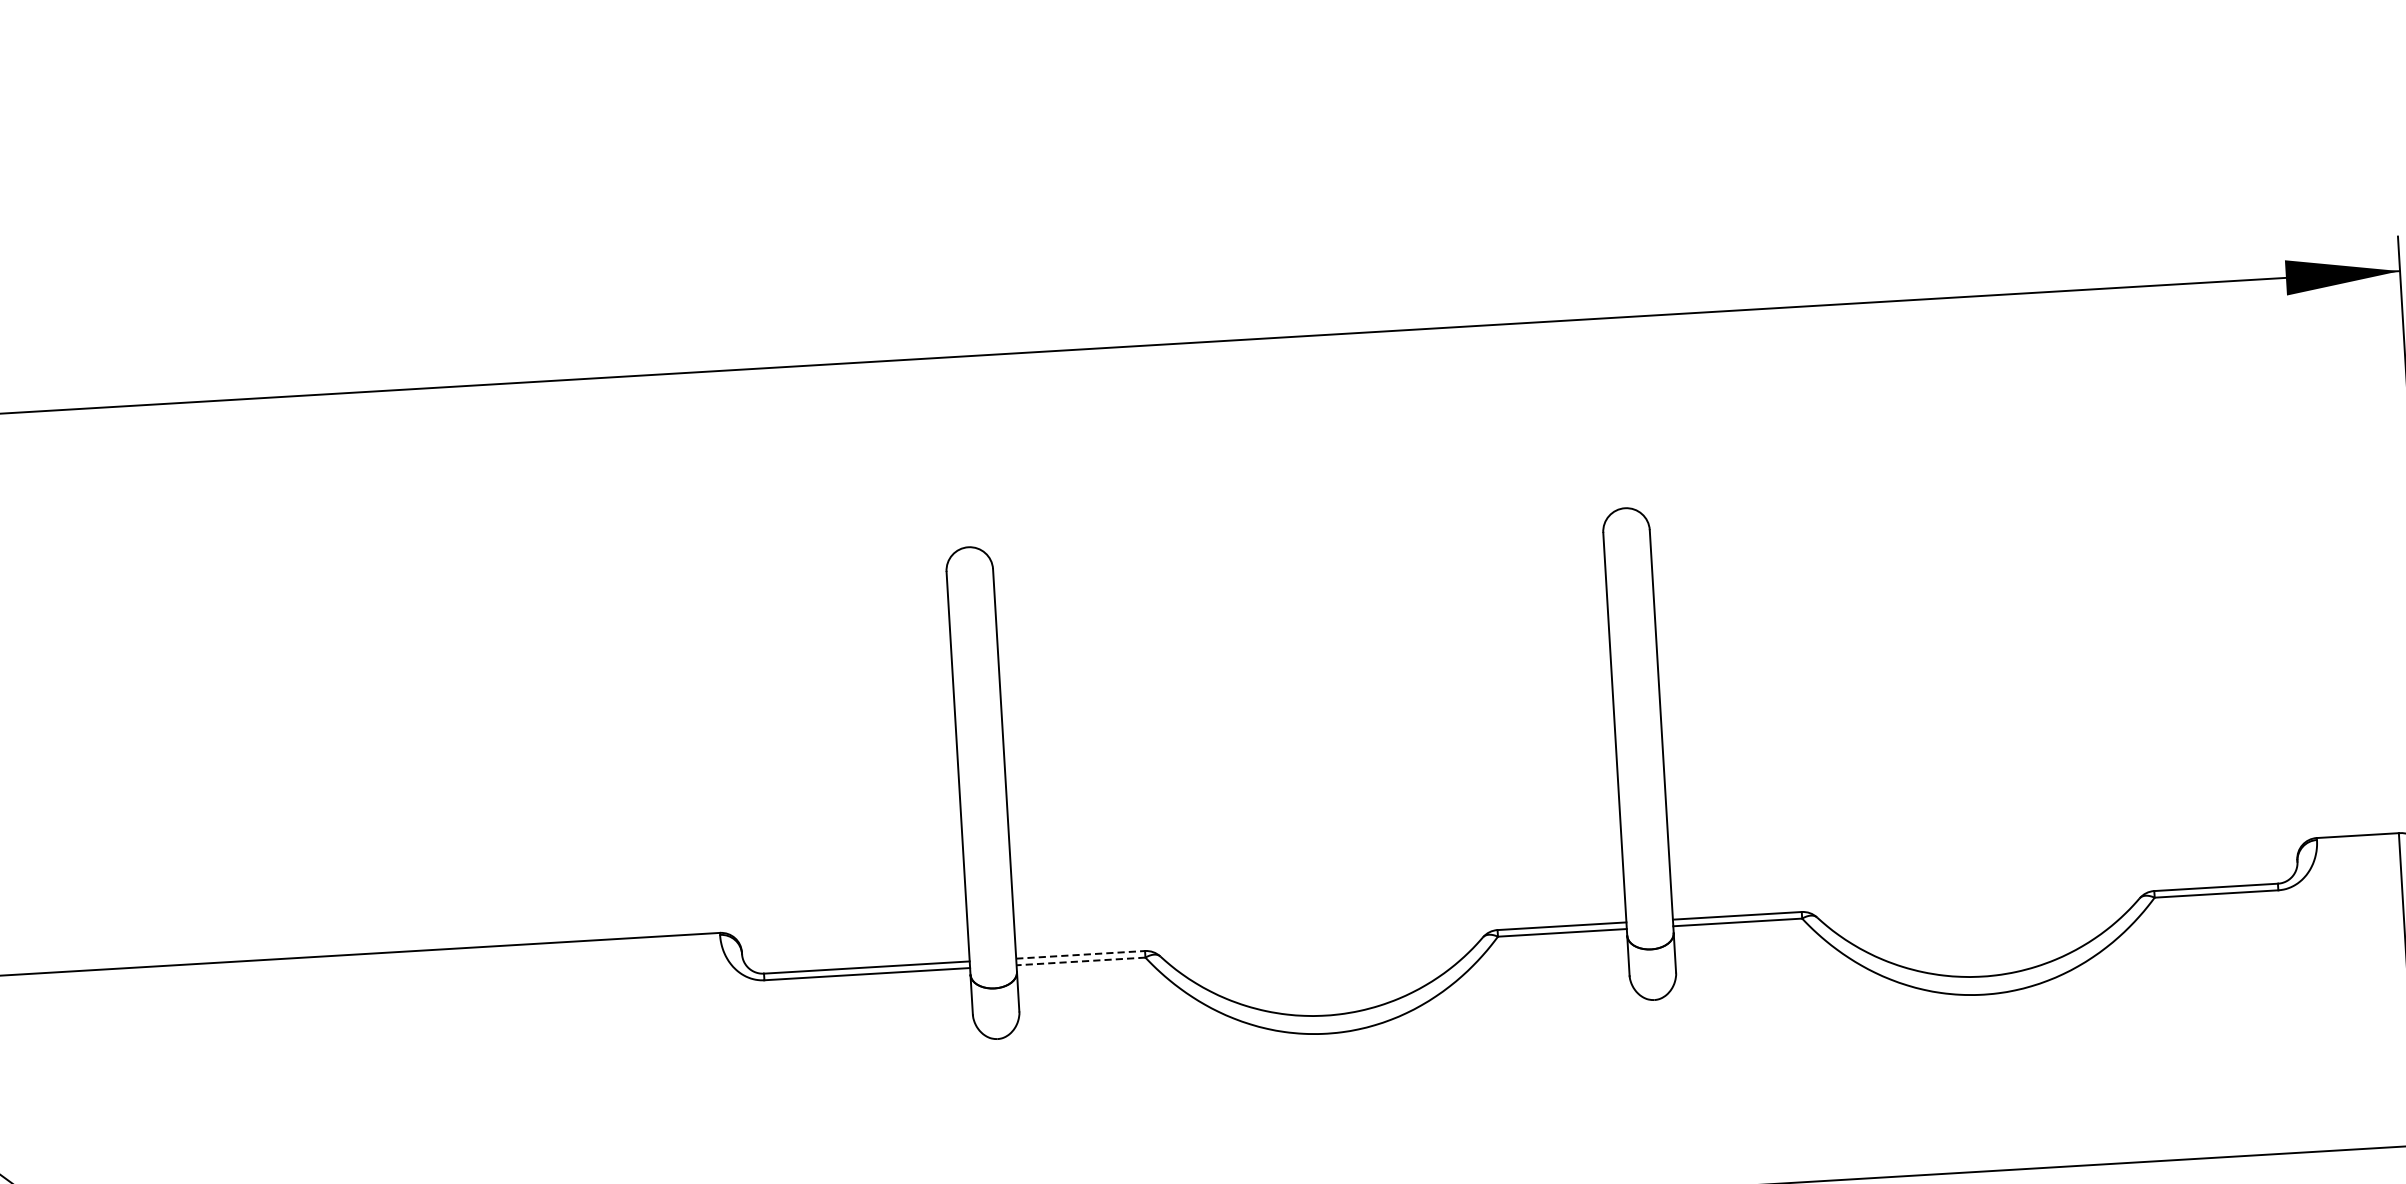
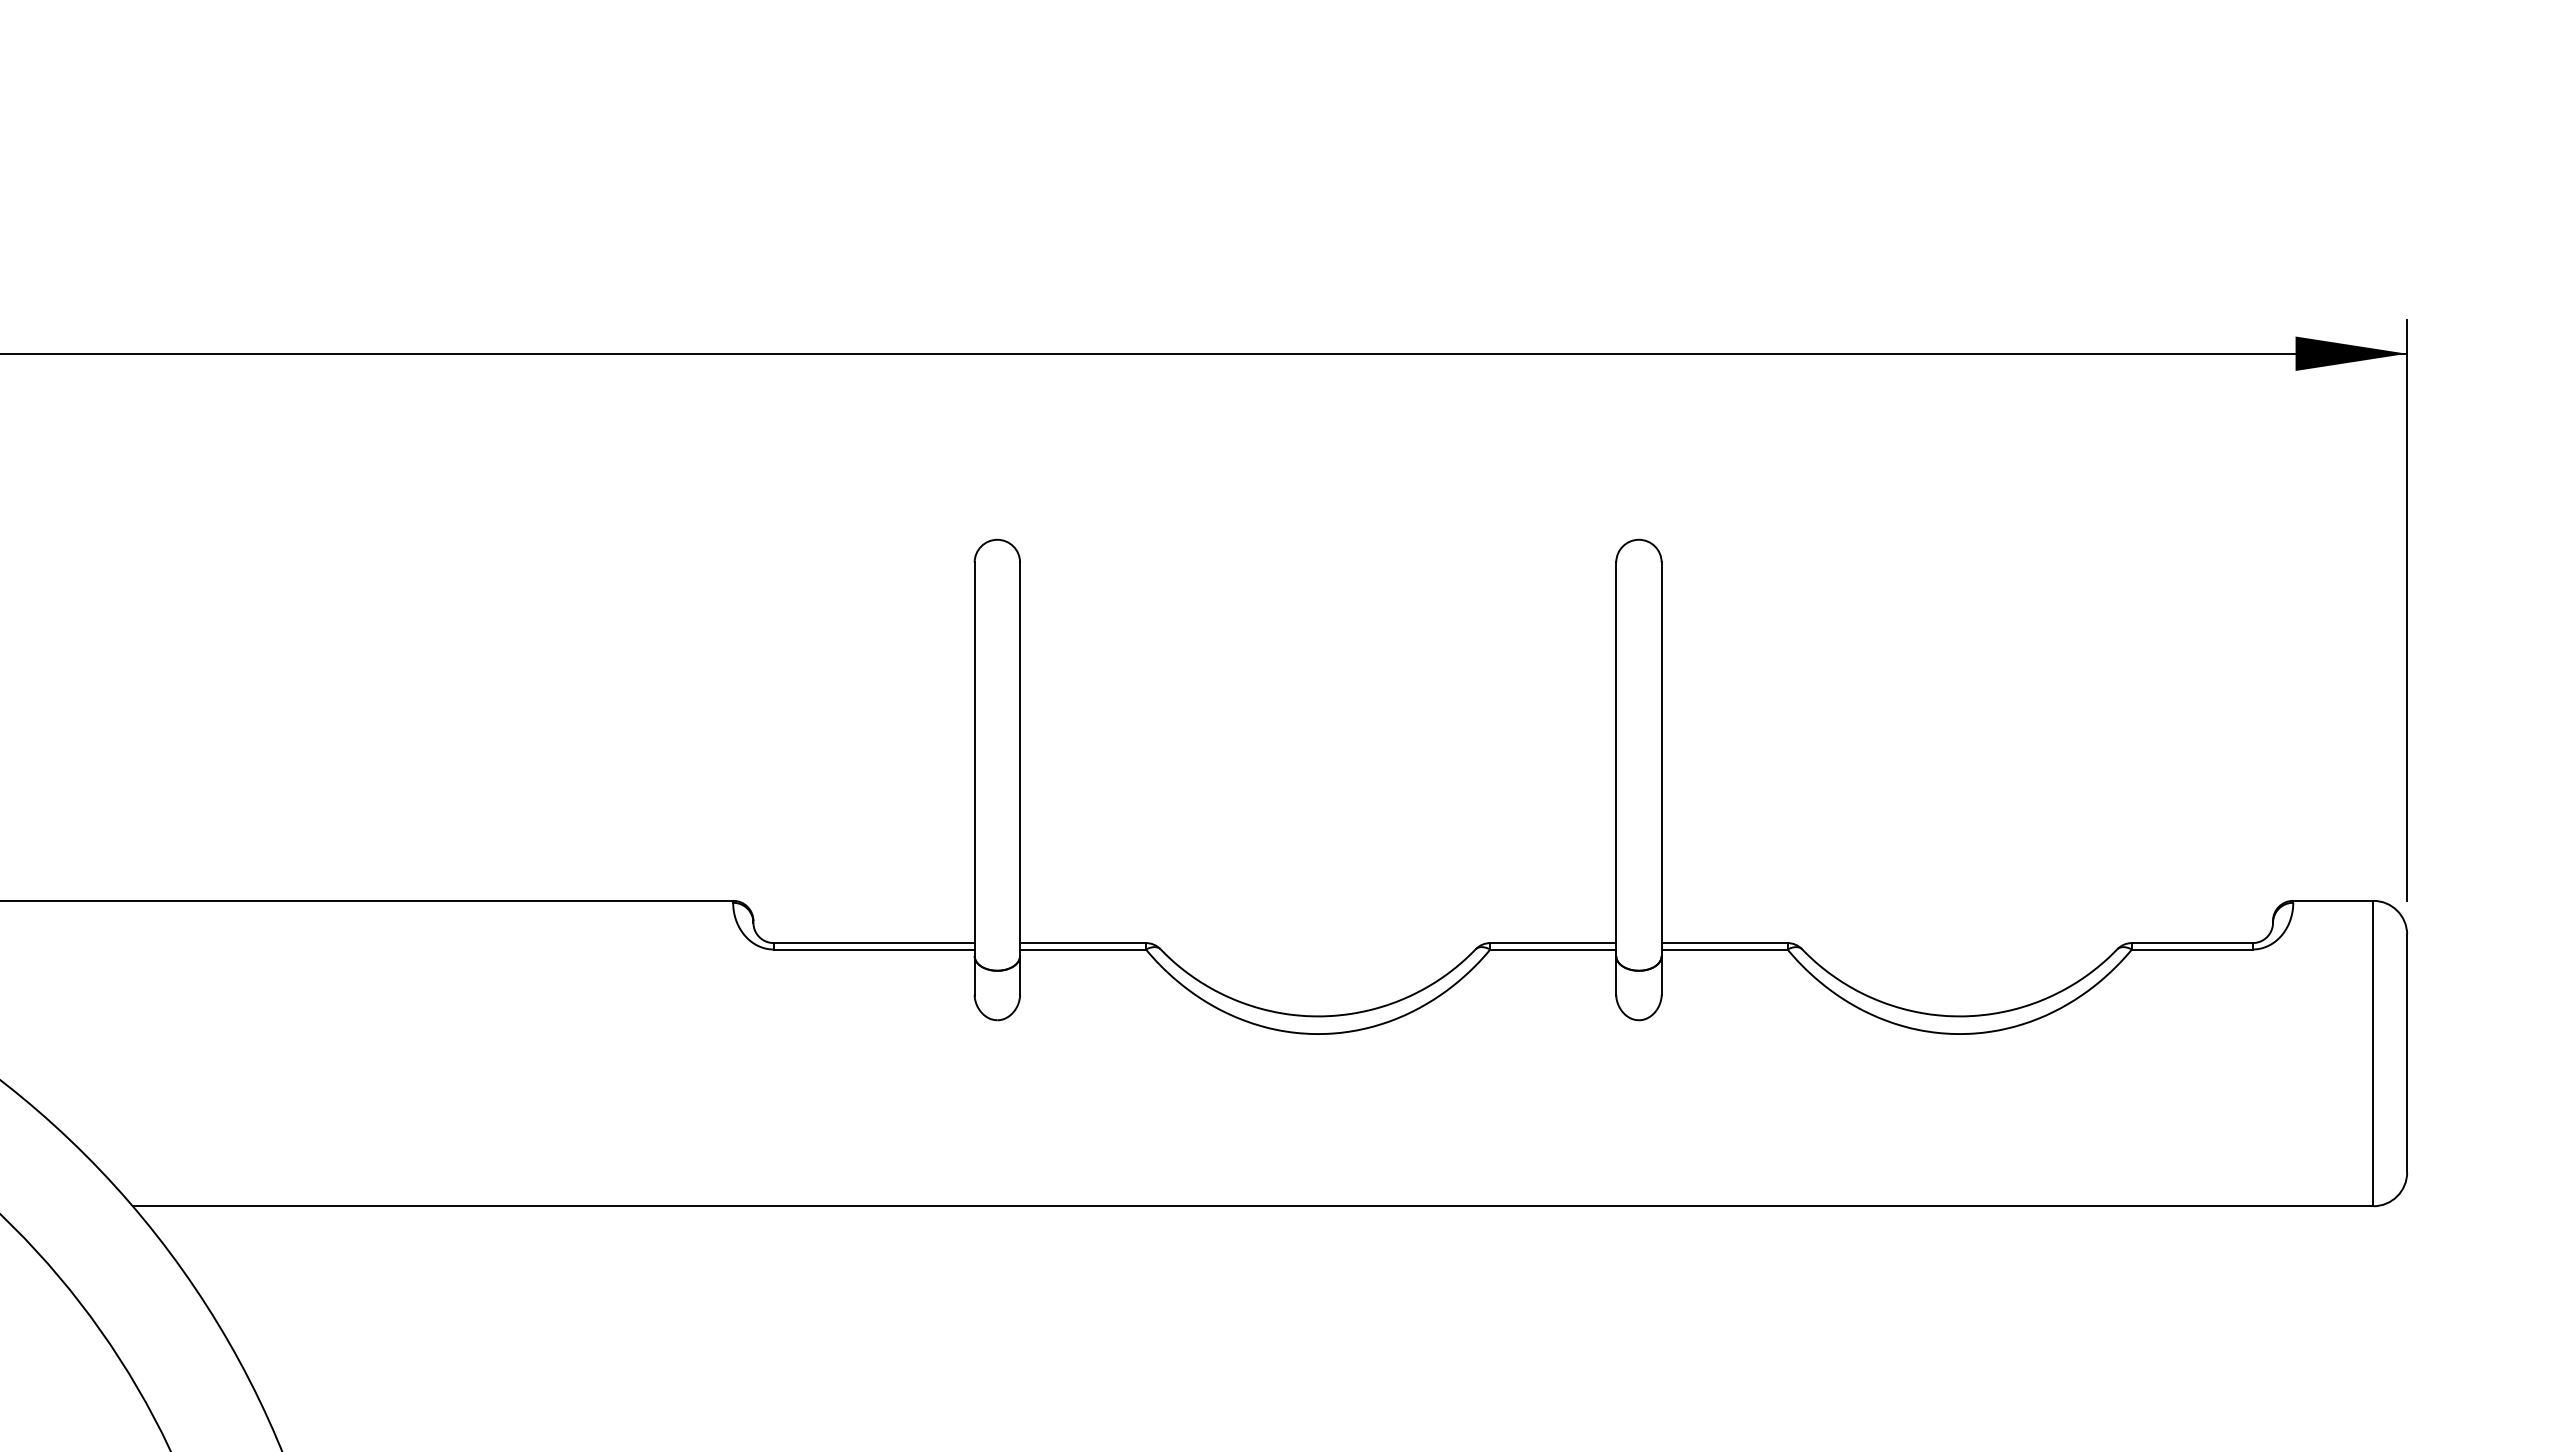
line: (1081, 955) -> (1083, 943), dashed -> solid
line: (1081, 961) -> (1083, 949), dashed -> solid

